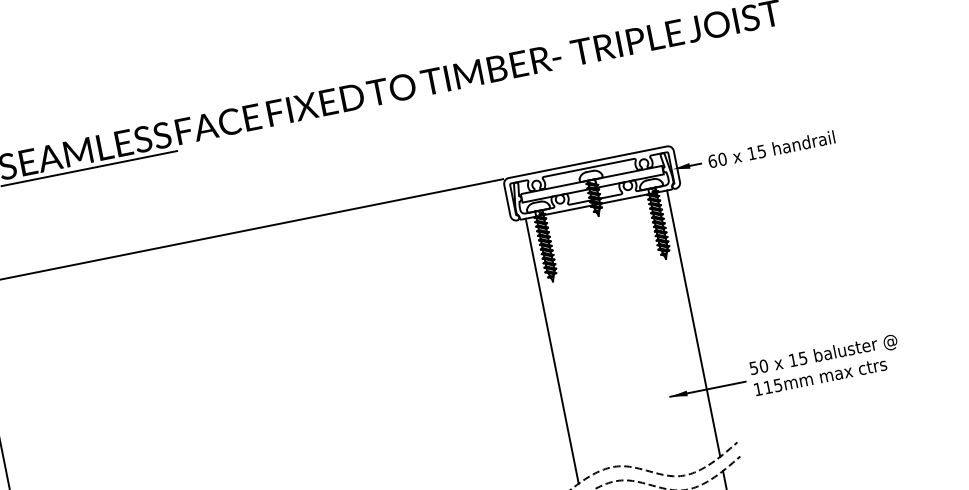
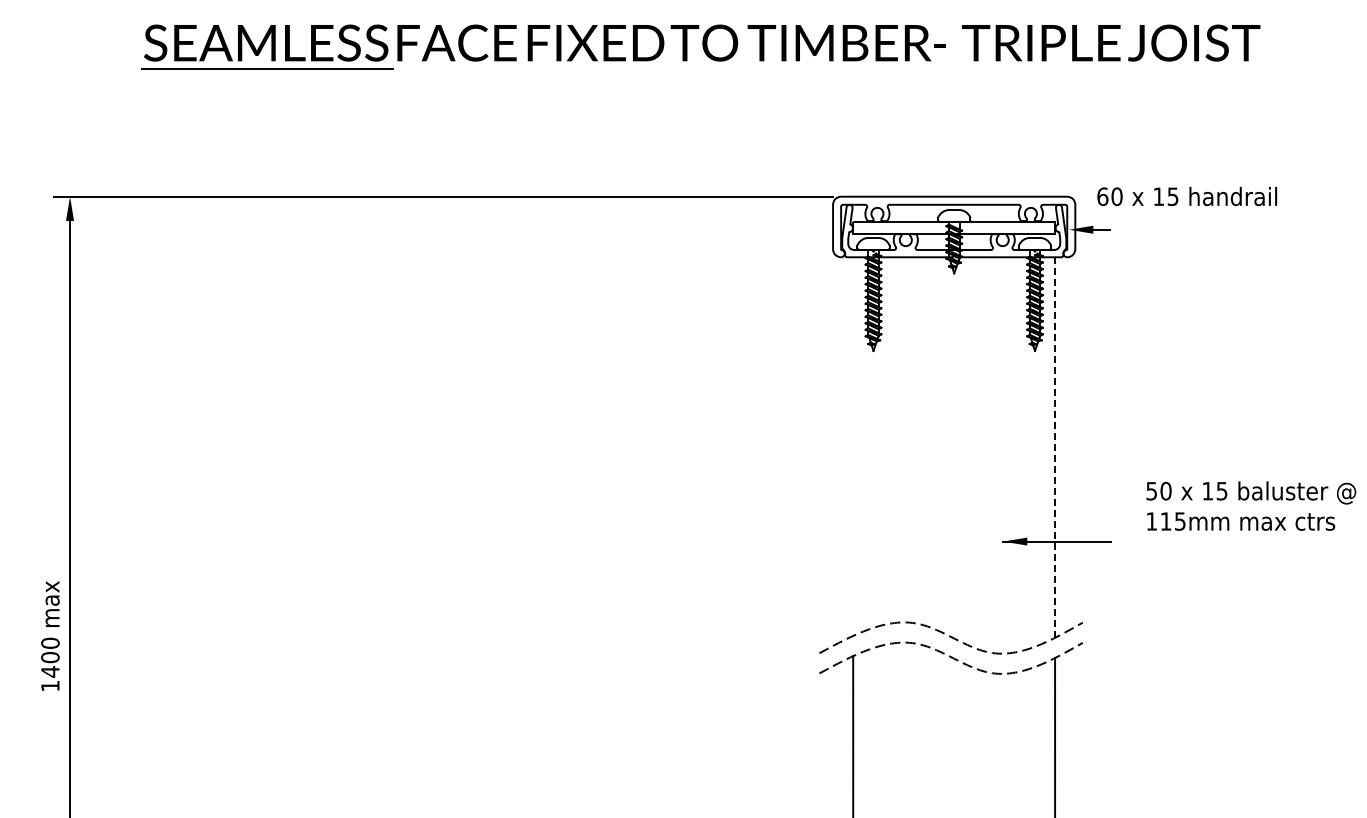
text: (771, 149) -> (1187, 196), moved
line: (693, 323) -> (1055, 447), solid -> dashed
line: (552, 351) -> (853, 446), removed
text: (825, 364) -> (1251, 505), moved

